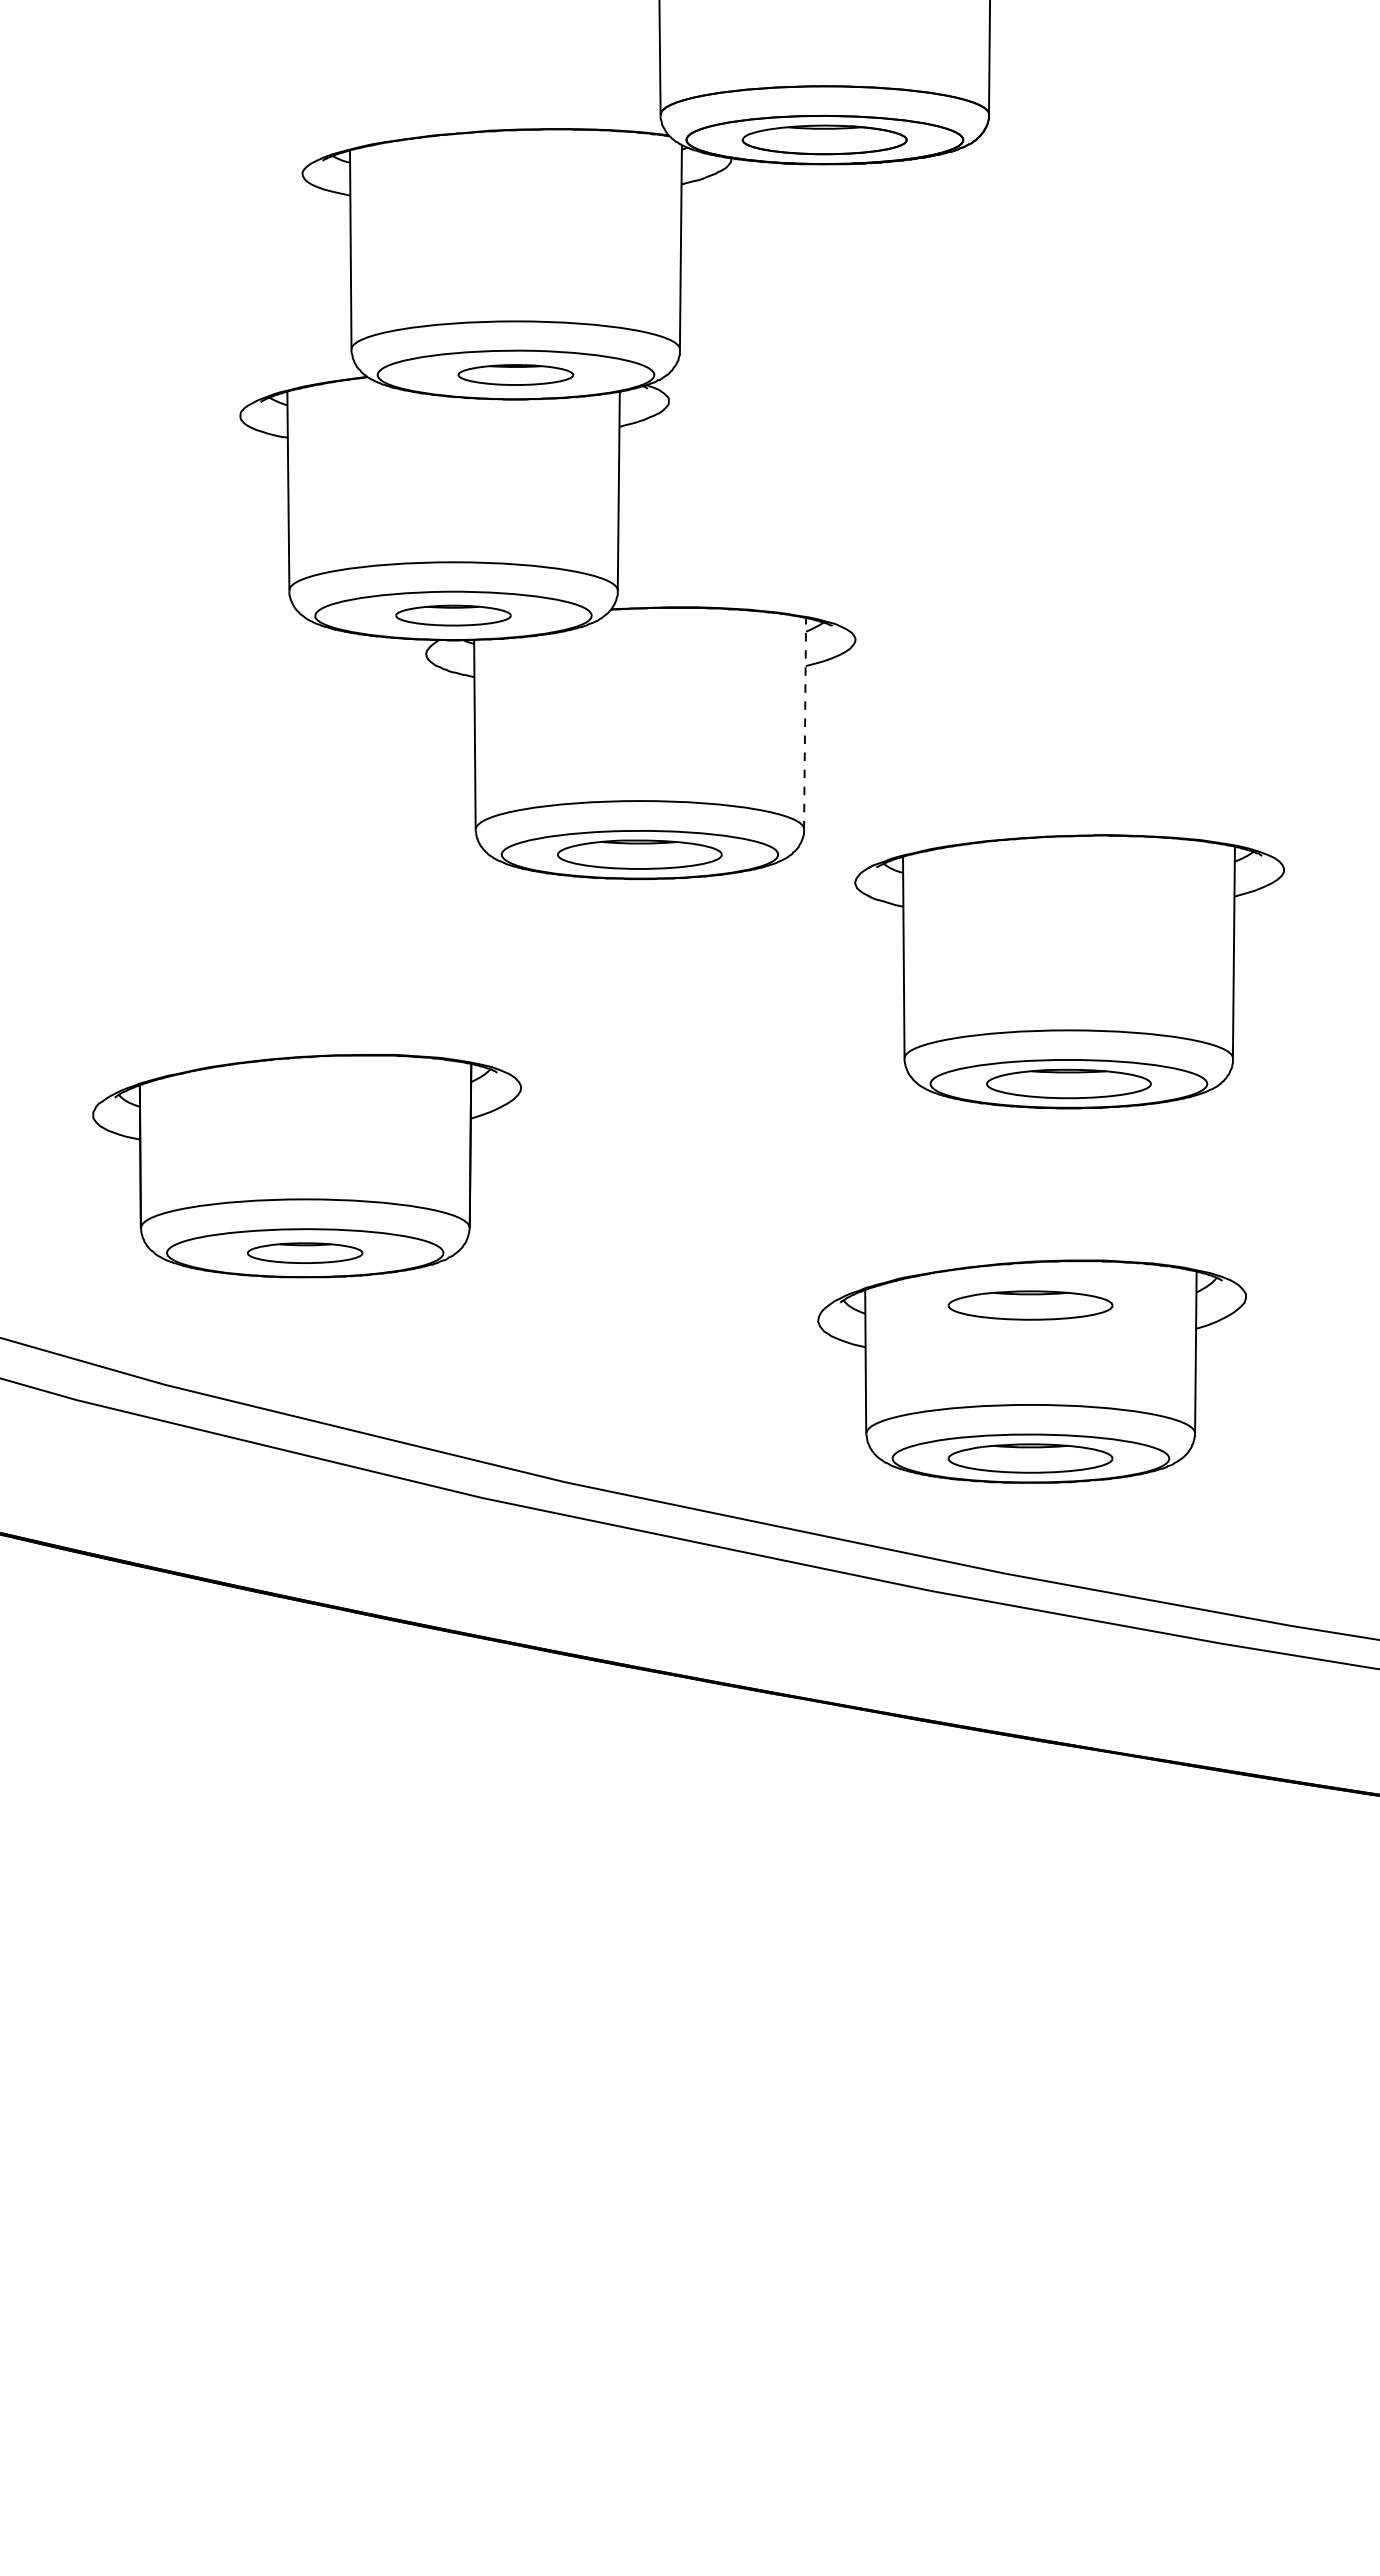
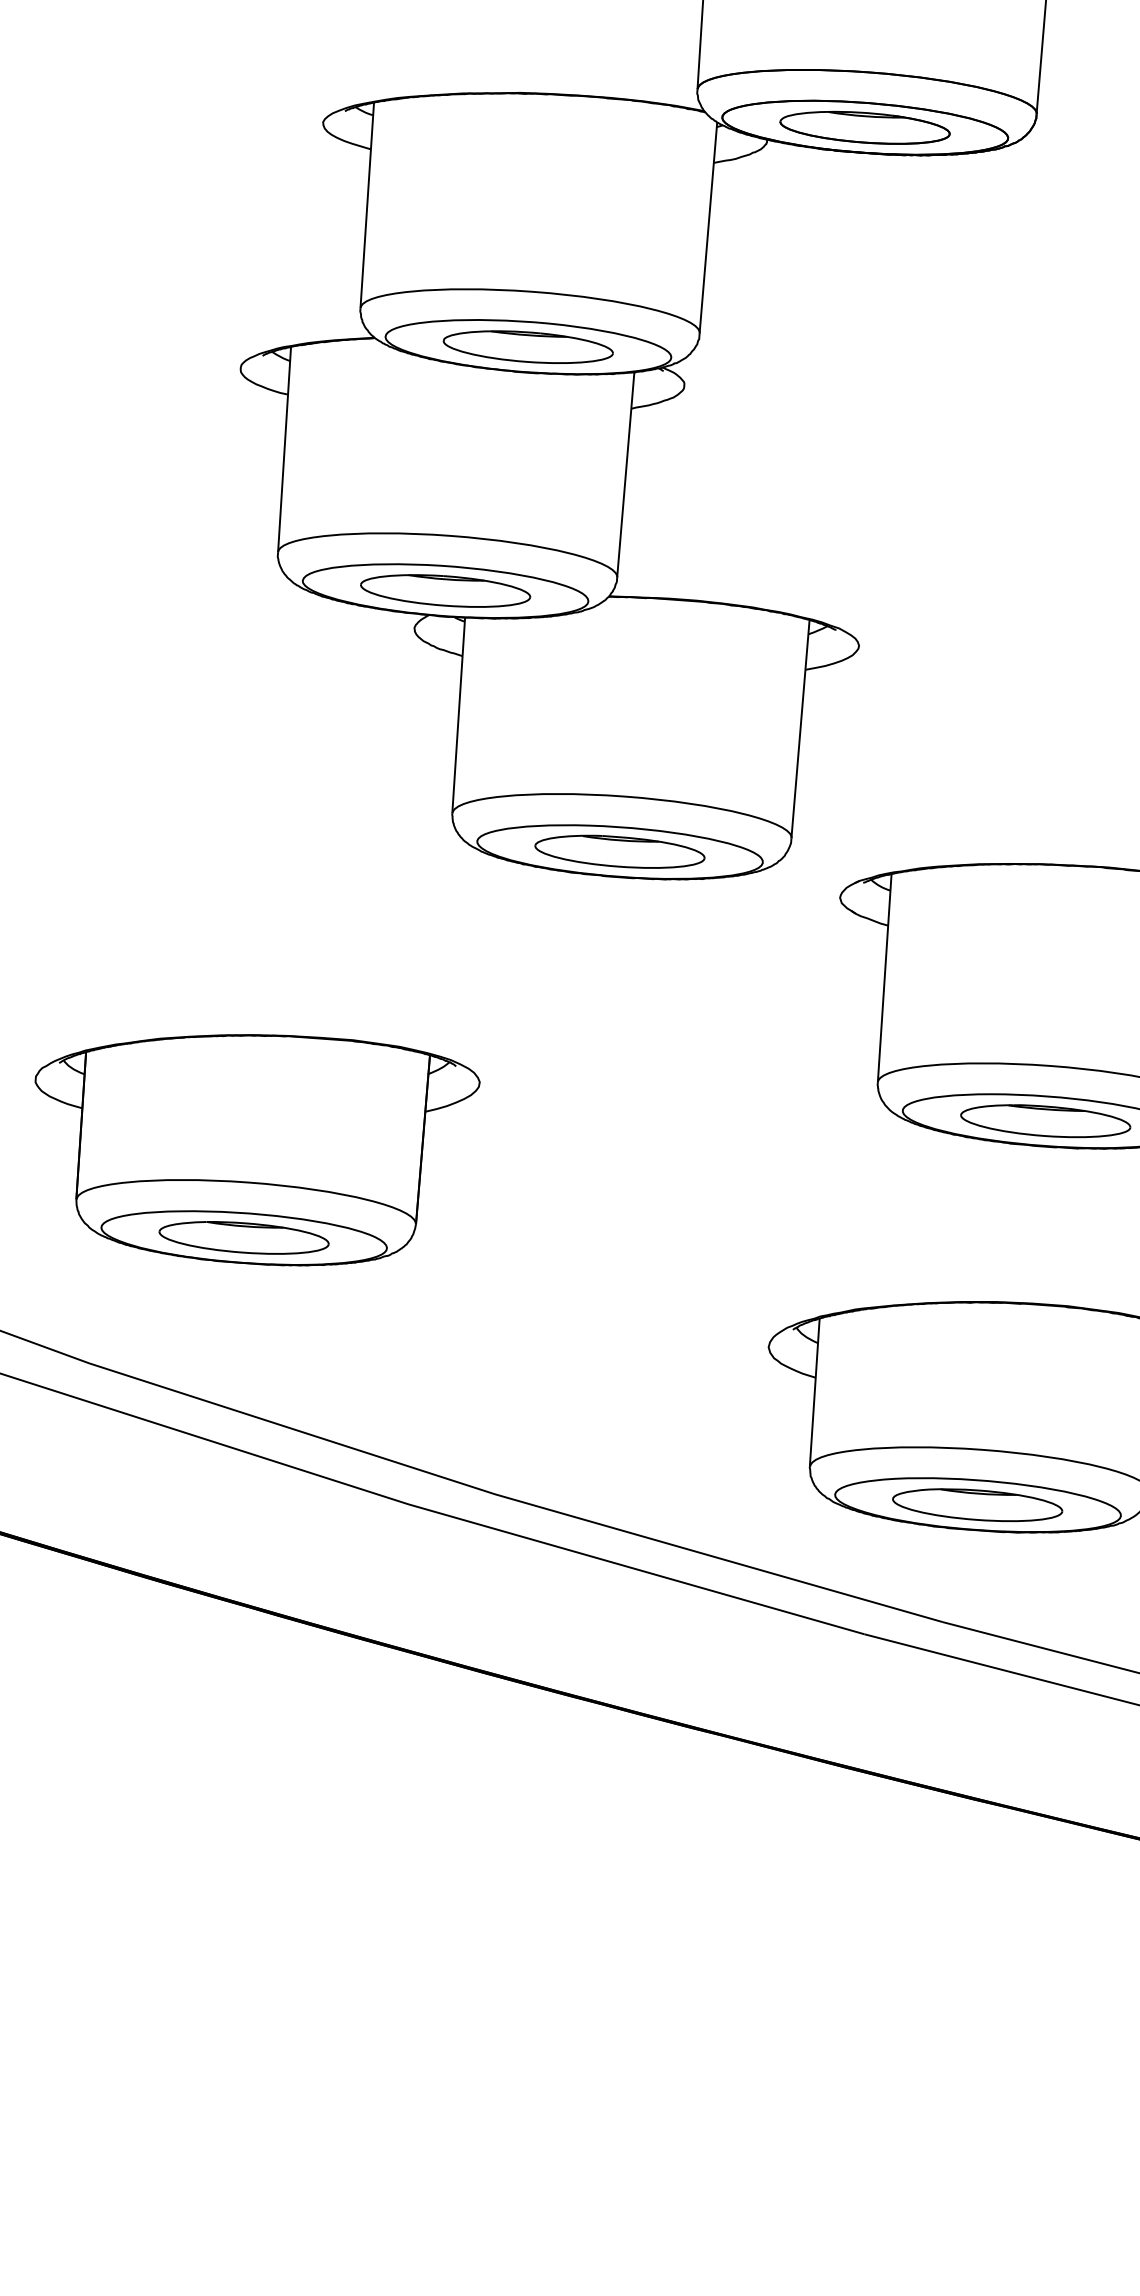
part: (515, 374) -> (527, 346), size x1.43
part: (453, 615) -> (445, 590), size x1.43
line: (805, 723) -> (800, 729), dashed -> solid
part: (304, 1253) -> (243, 1238), size x1.43
part: (1030, 1305) -> (989, 1347), removed

